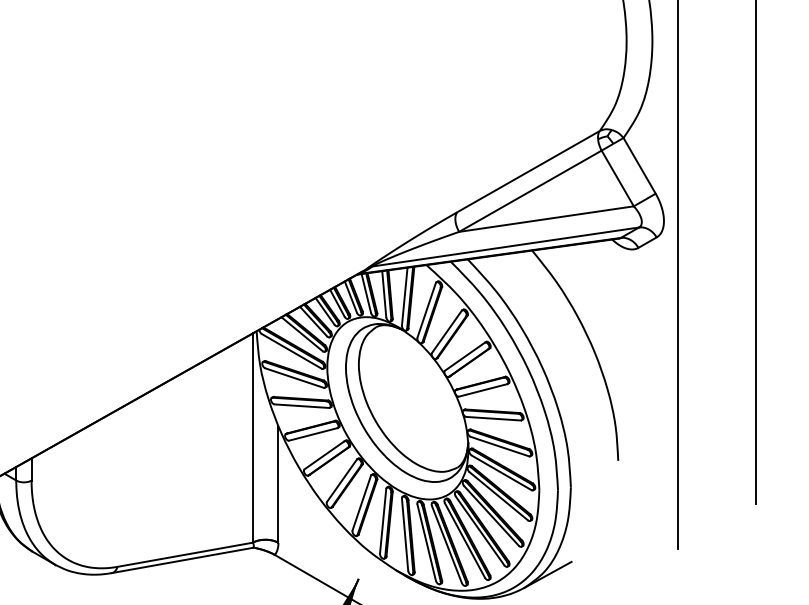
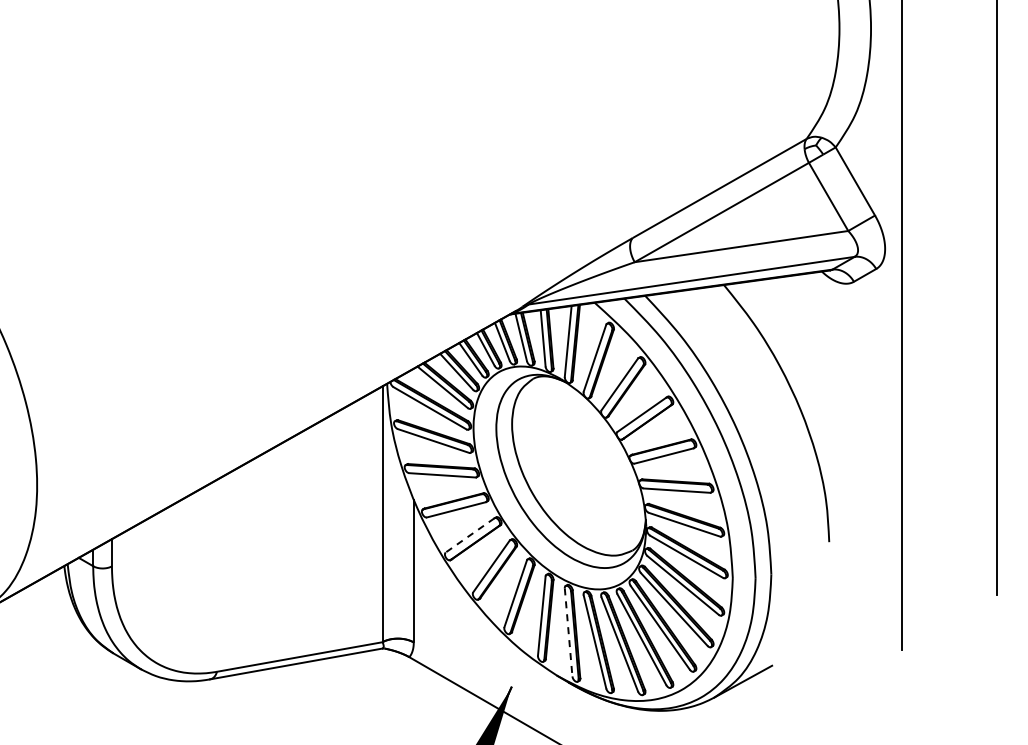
line: (324, 455) -> (470, 535), solid -> dashed
line: (404, 534) -> (568, 632), solid -> dashed

